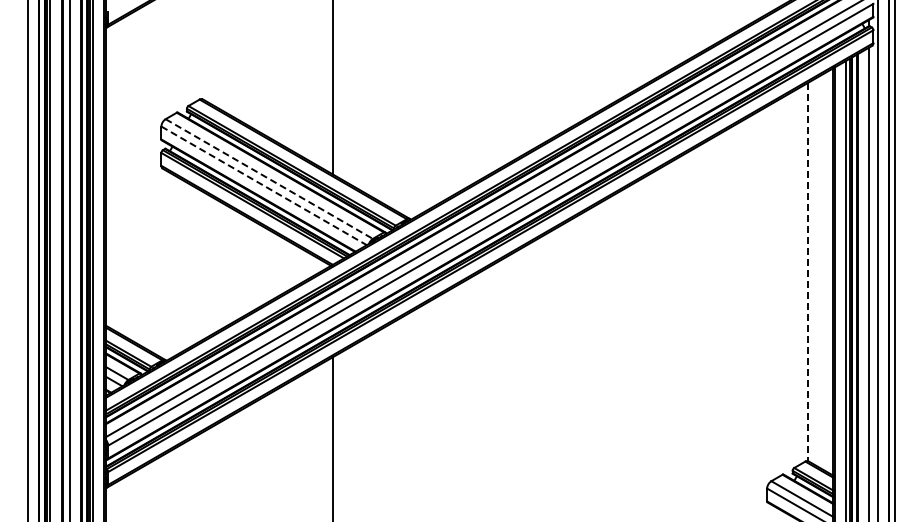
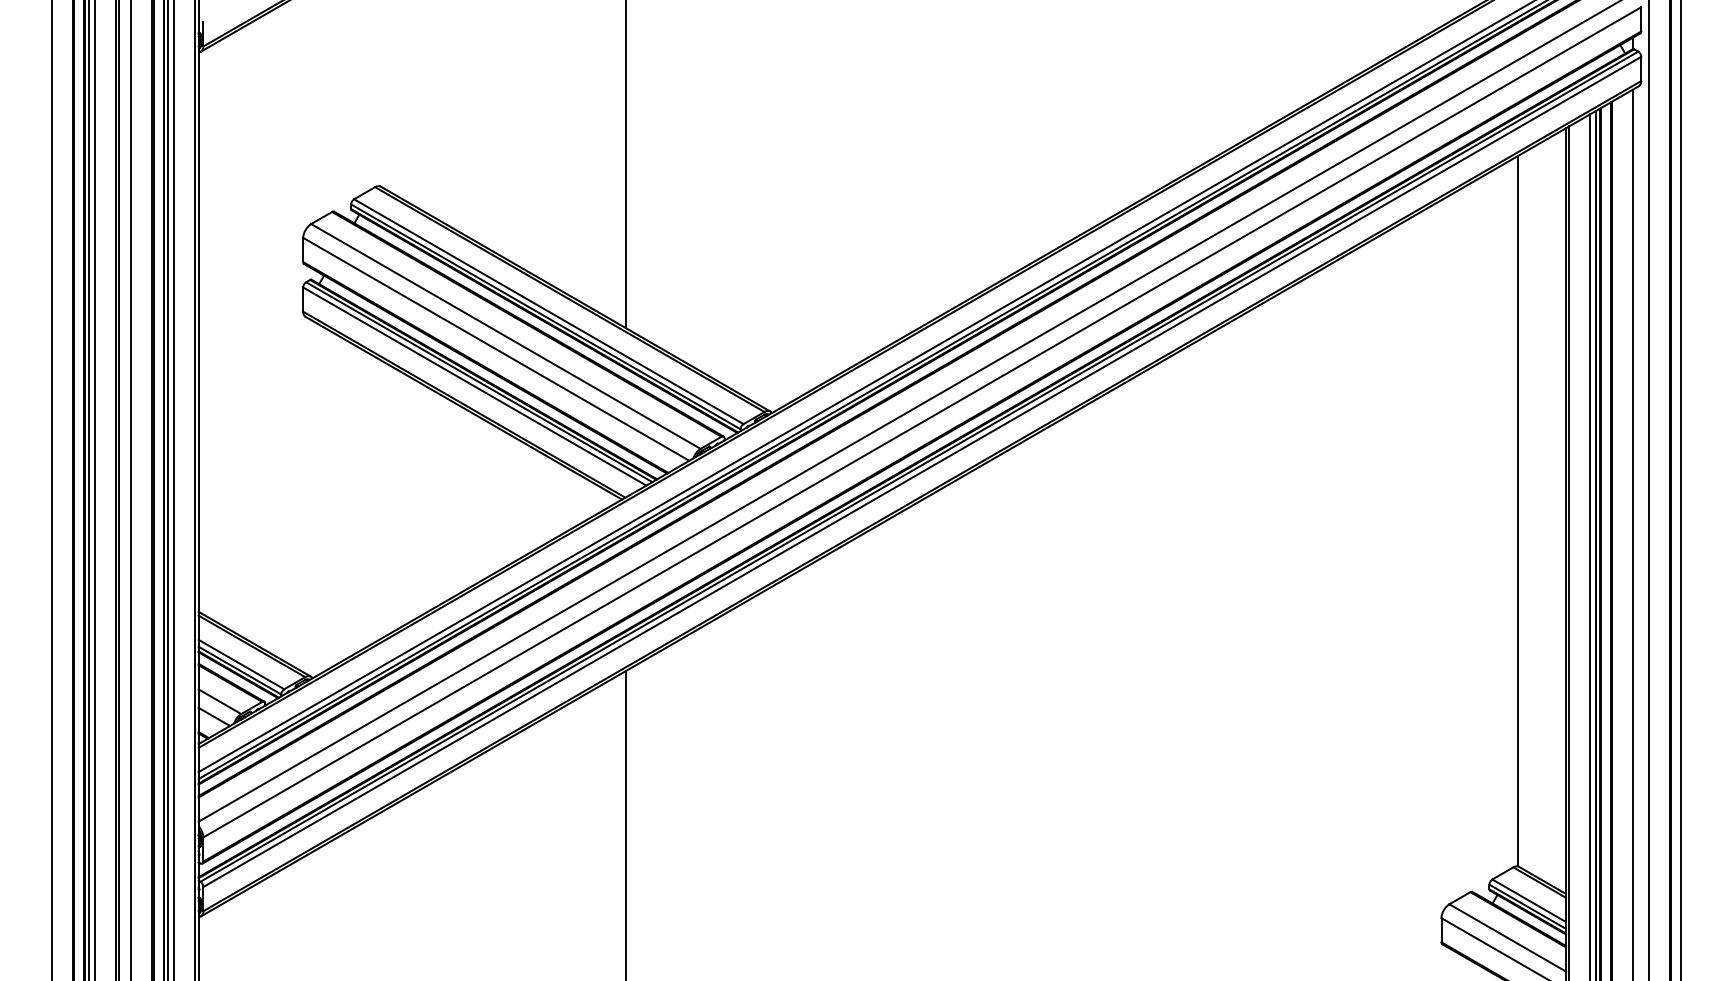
line: (269, 179) -> (506, 337), dashed -> solid
line: (264, 185) -> (496, 348), dashed -> solid
line: (807, 272) -> (1517, 512), dashed -> solid

